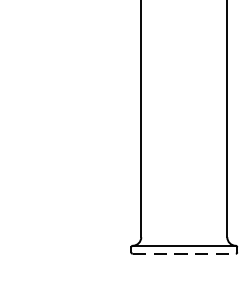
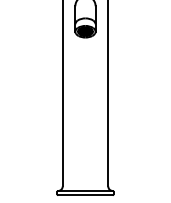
line: (184, 254) -> (85, 195), dashed -> solid

